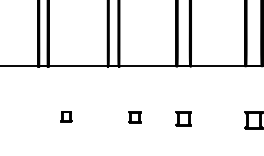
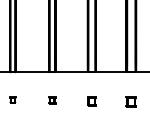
part: (65, 115) -> (12, 99), moved
part: (135, 117) -> (52, 100), moved

